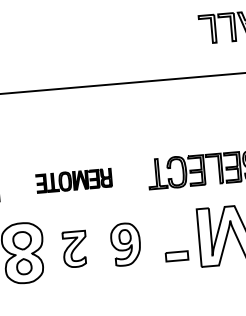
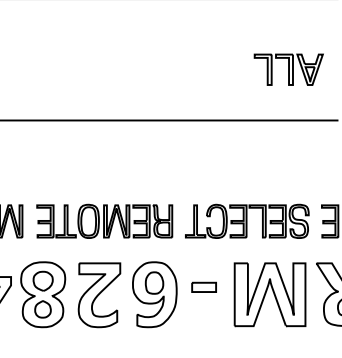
part: (73, 180) -> (104, 220), size x1.67
part: (125, 244) -> (154, 294), size x1.43
part: (75, 249) -> (99, 295), size x1.67
part: (176, 255) -> (203, 286), moved

